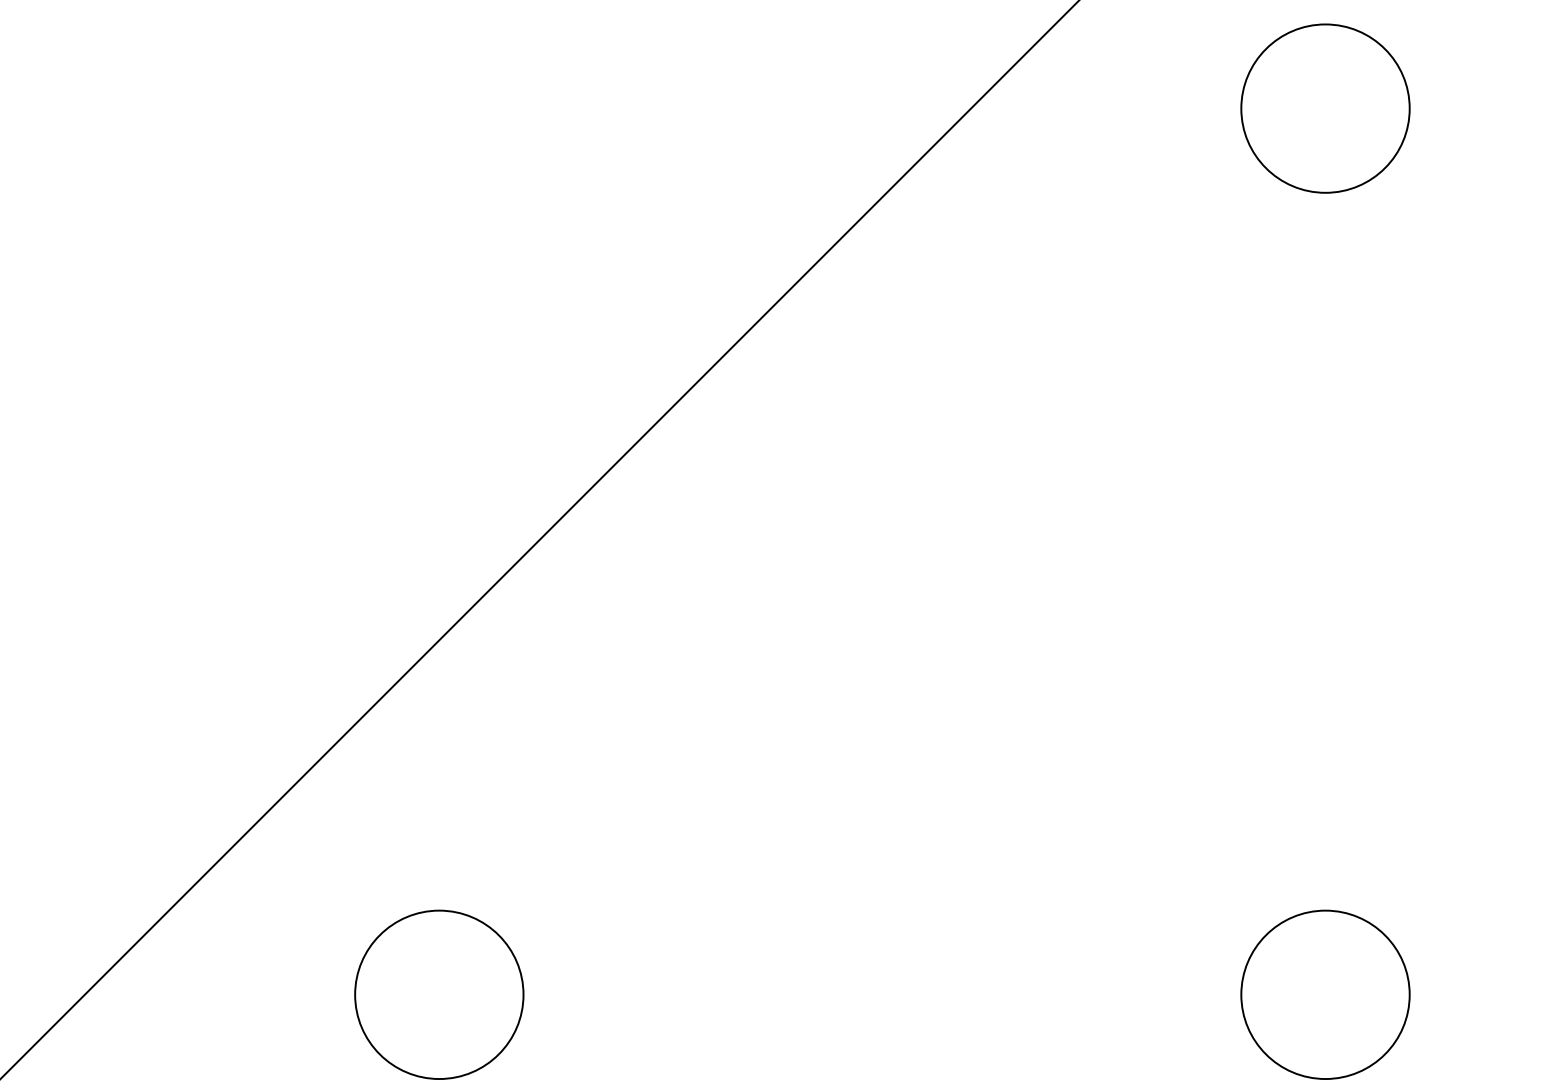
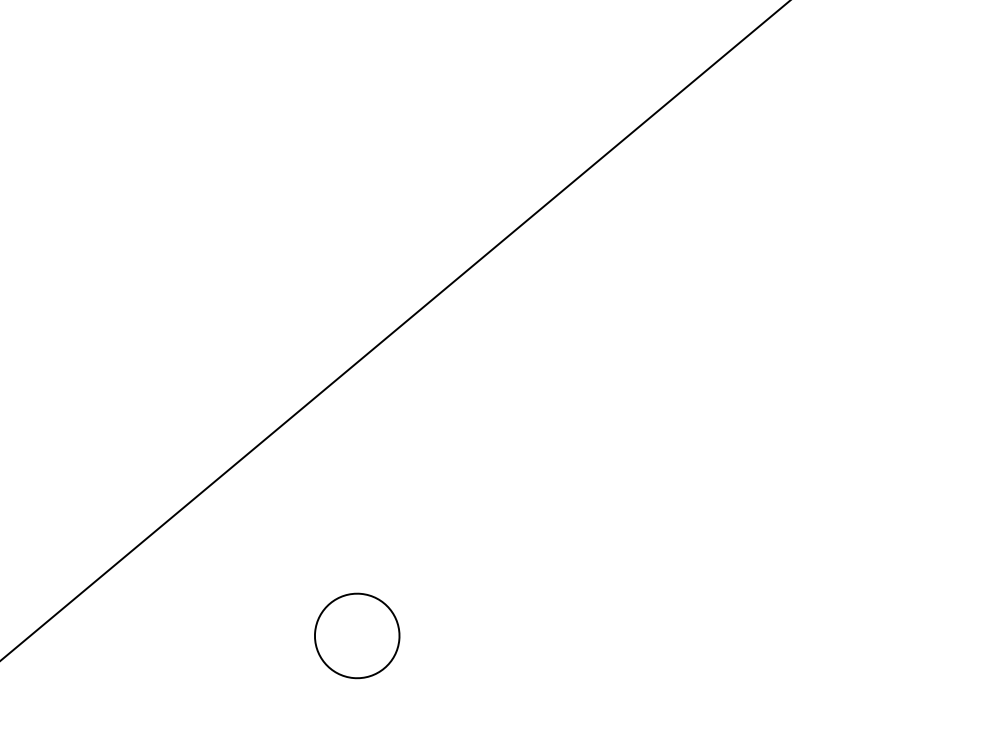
circle: (439, 994) -> (357, 635), size x0.6

